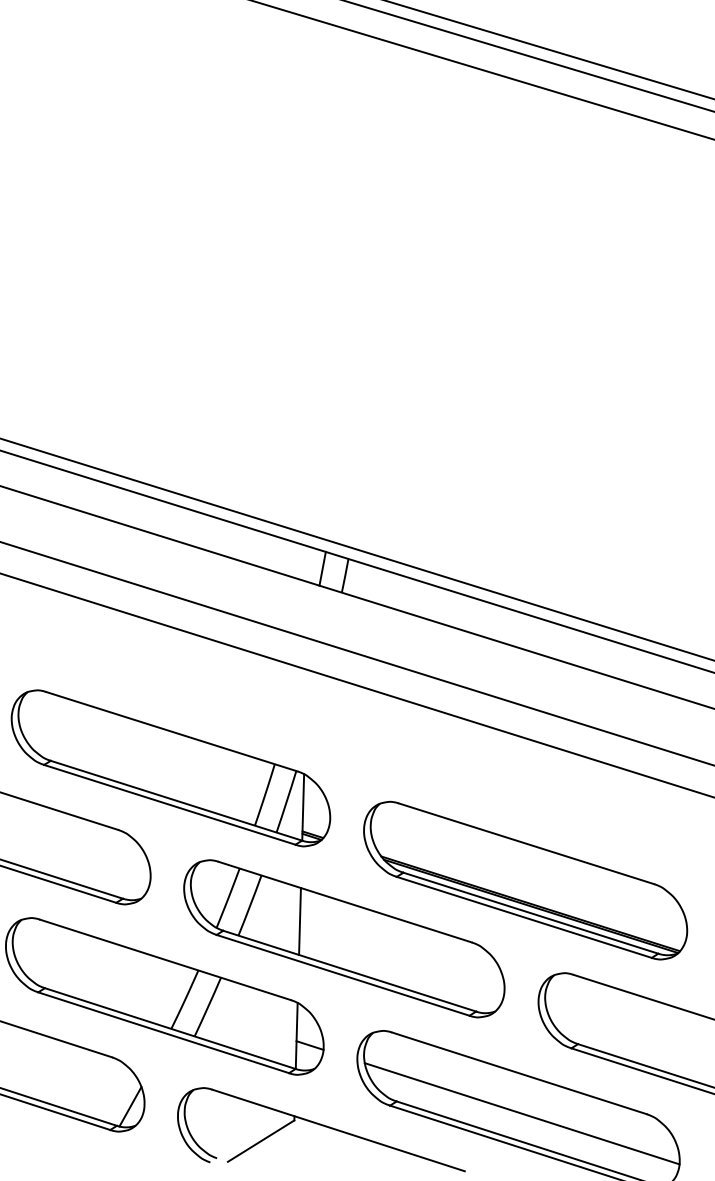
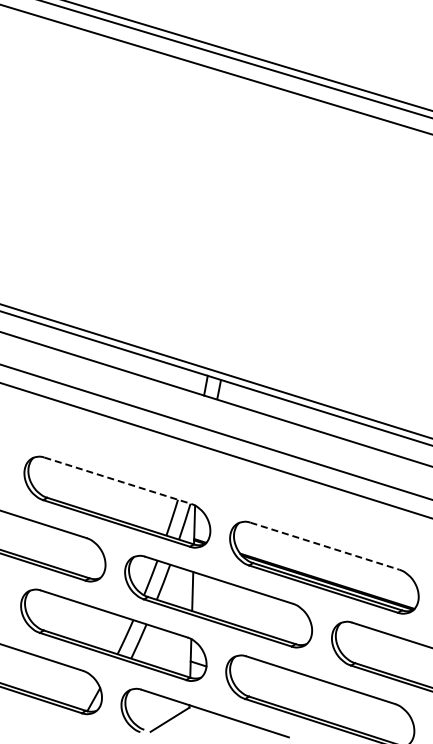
line: (172, 731) -> (118, 480), solid -> dashed
line: (527, 844) -> (325, 546), solid -> dashed
line: (522, 1113) -> (322, 703), removed

